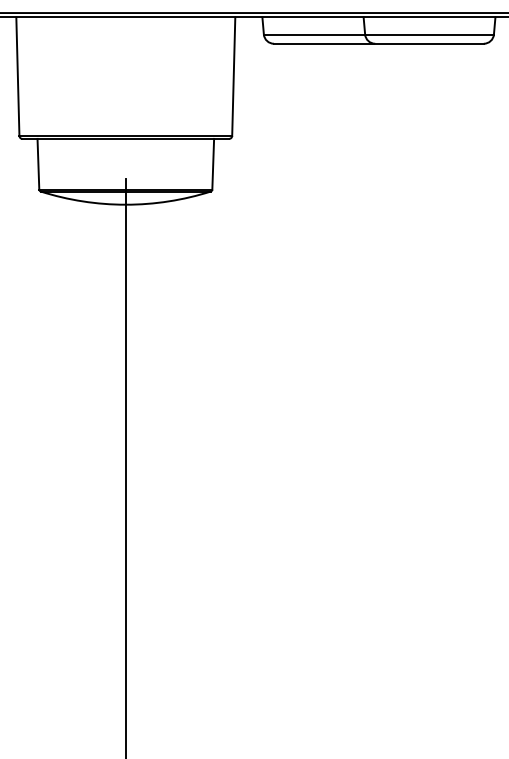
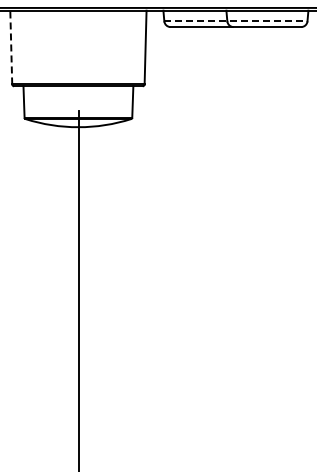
line: (378, 34) -> (235, 21), solid -> dashed
line: (18, 76) -> (11, 47), solid -> dashed

